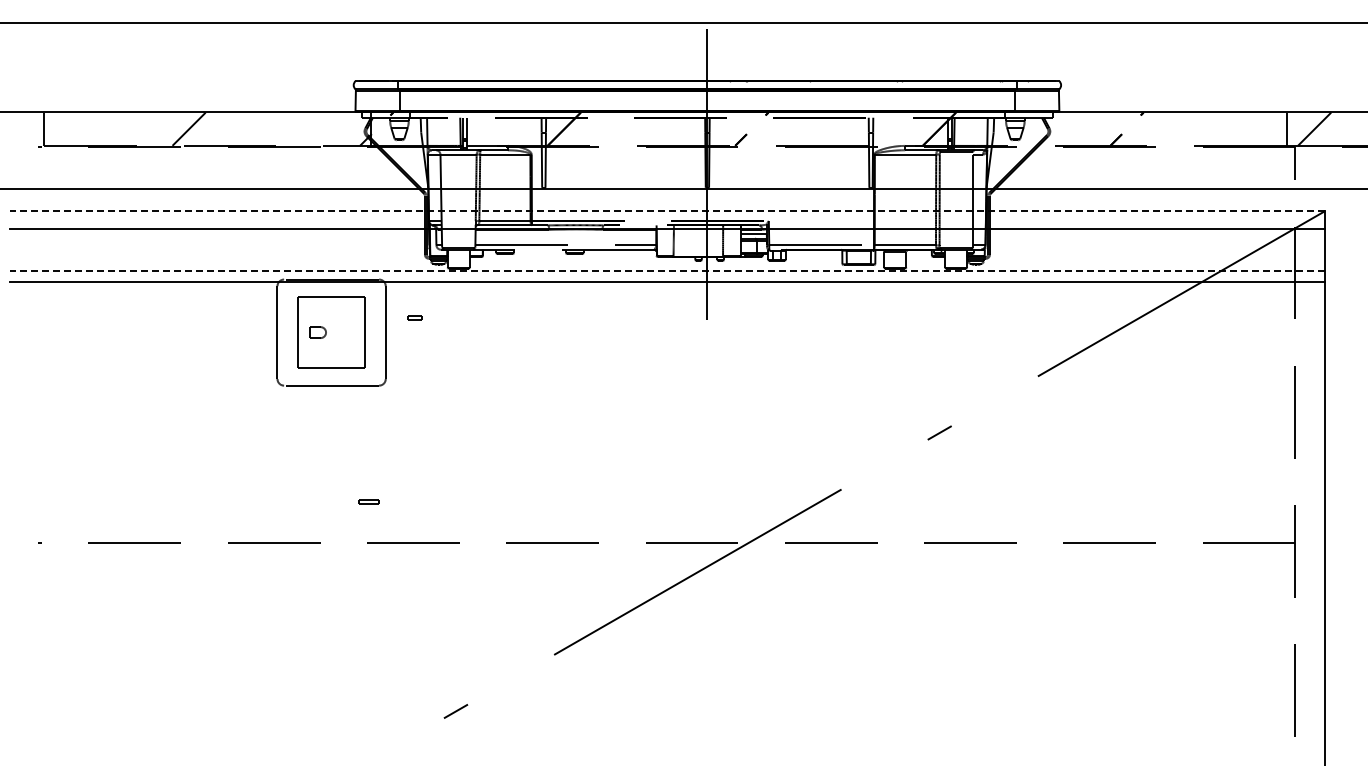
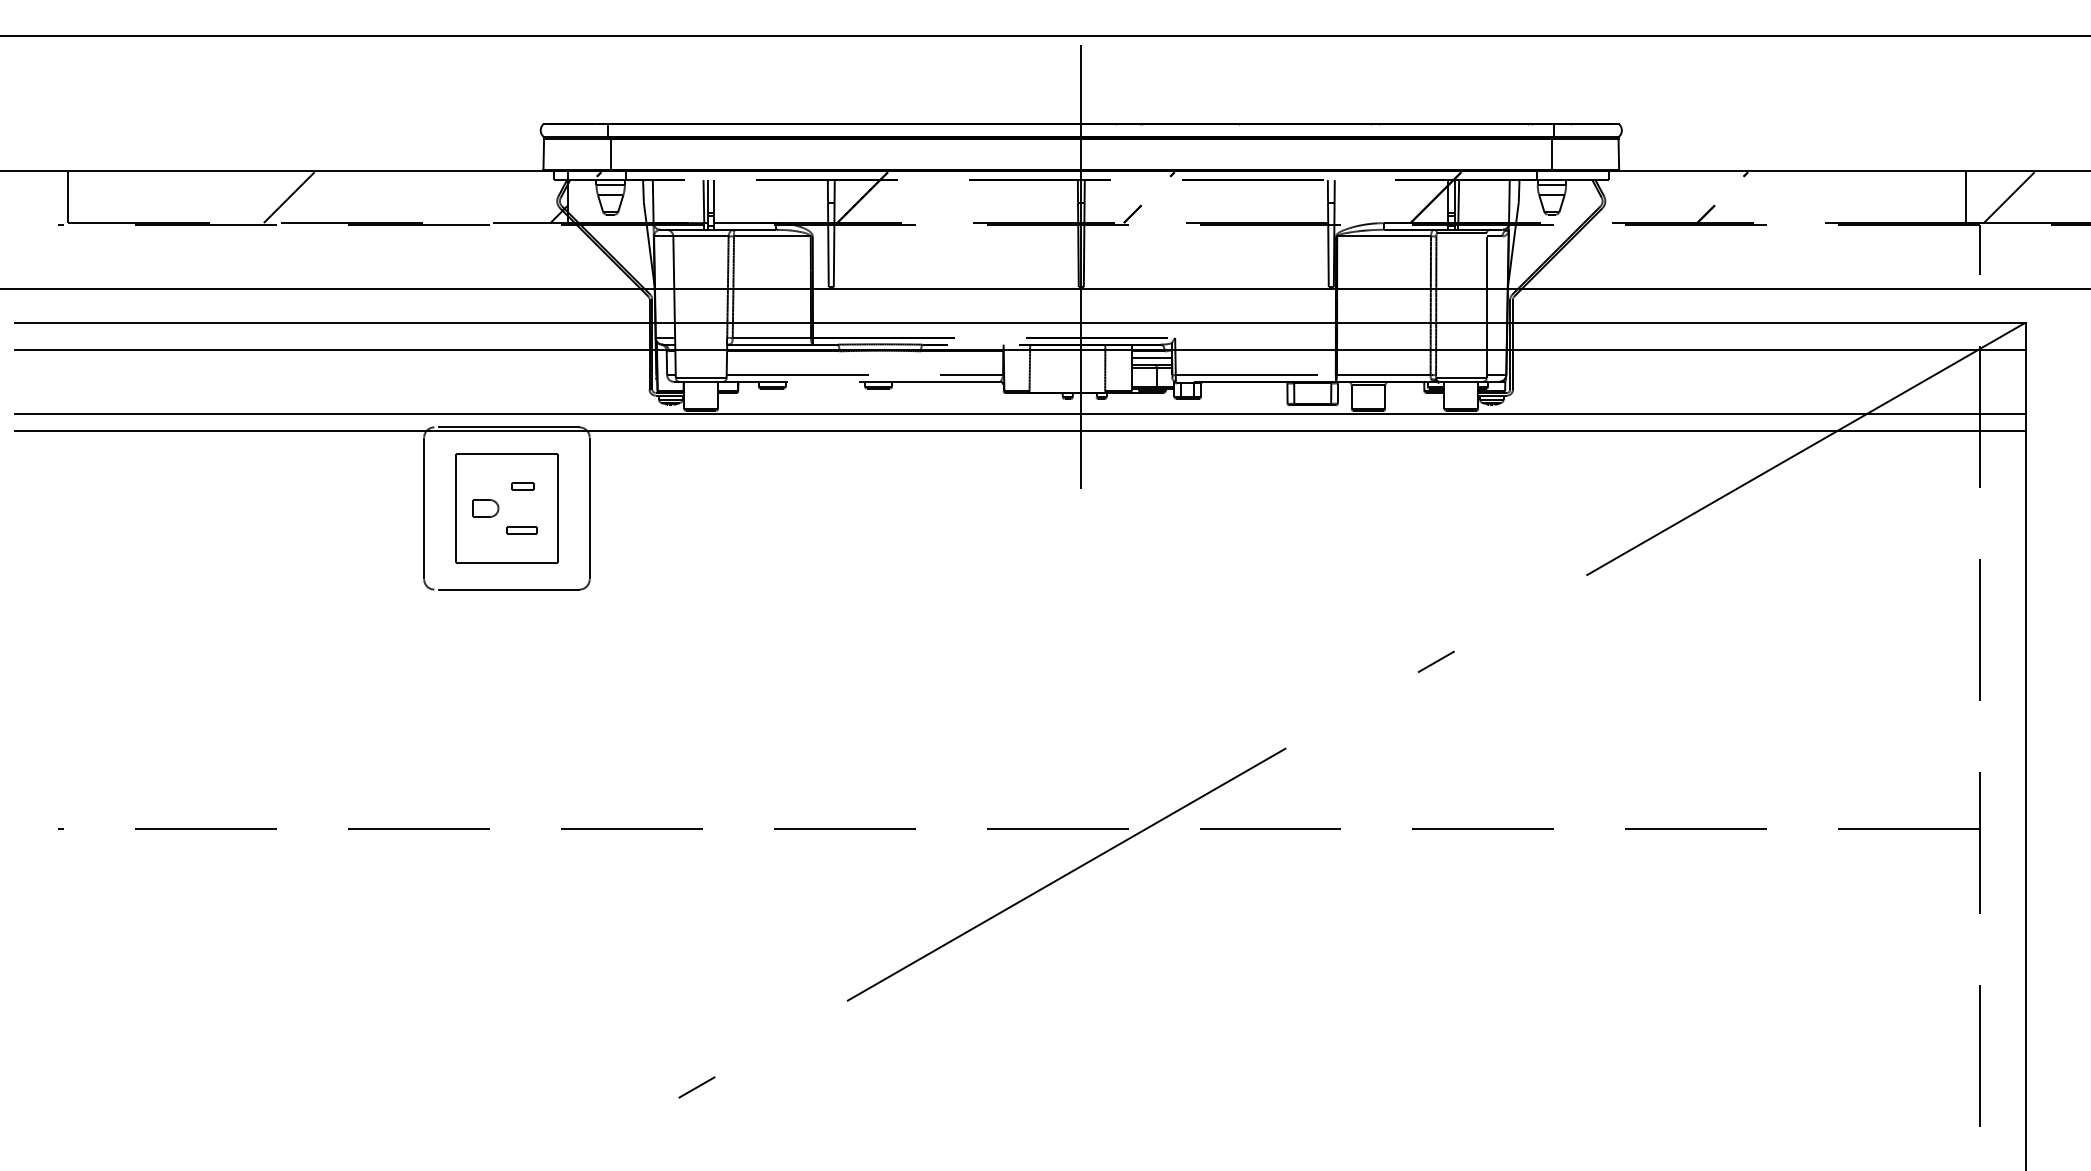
line: (667, 211) -> (1020, 323), dashed -> solid
line: (667, 270) -> (1020, 413), dashed -> solid
part: (414, 317) -> (522, 485), moved
part: (368, 501) -> (522, 529), moved

